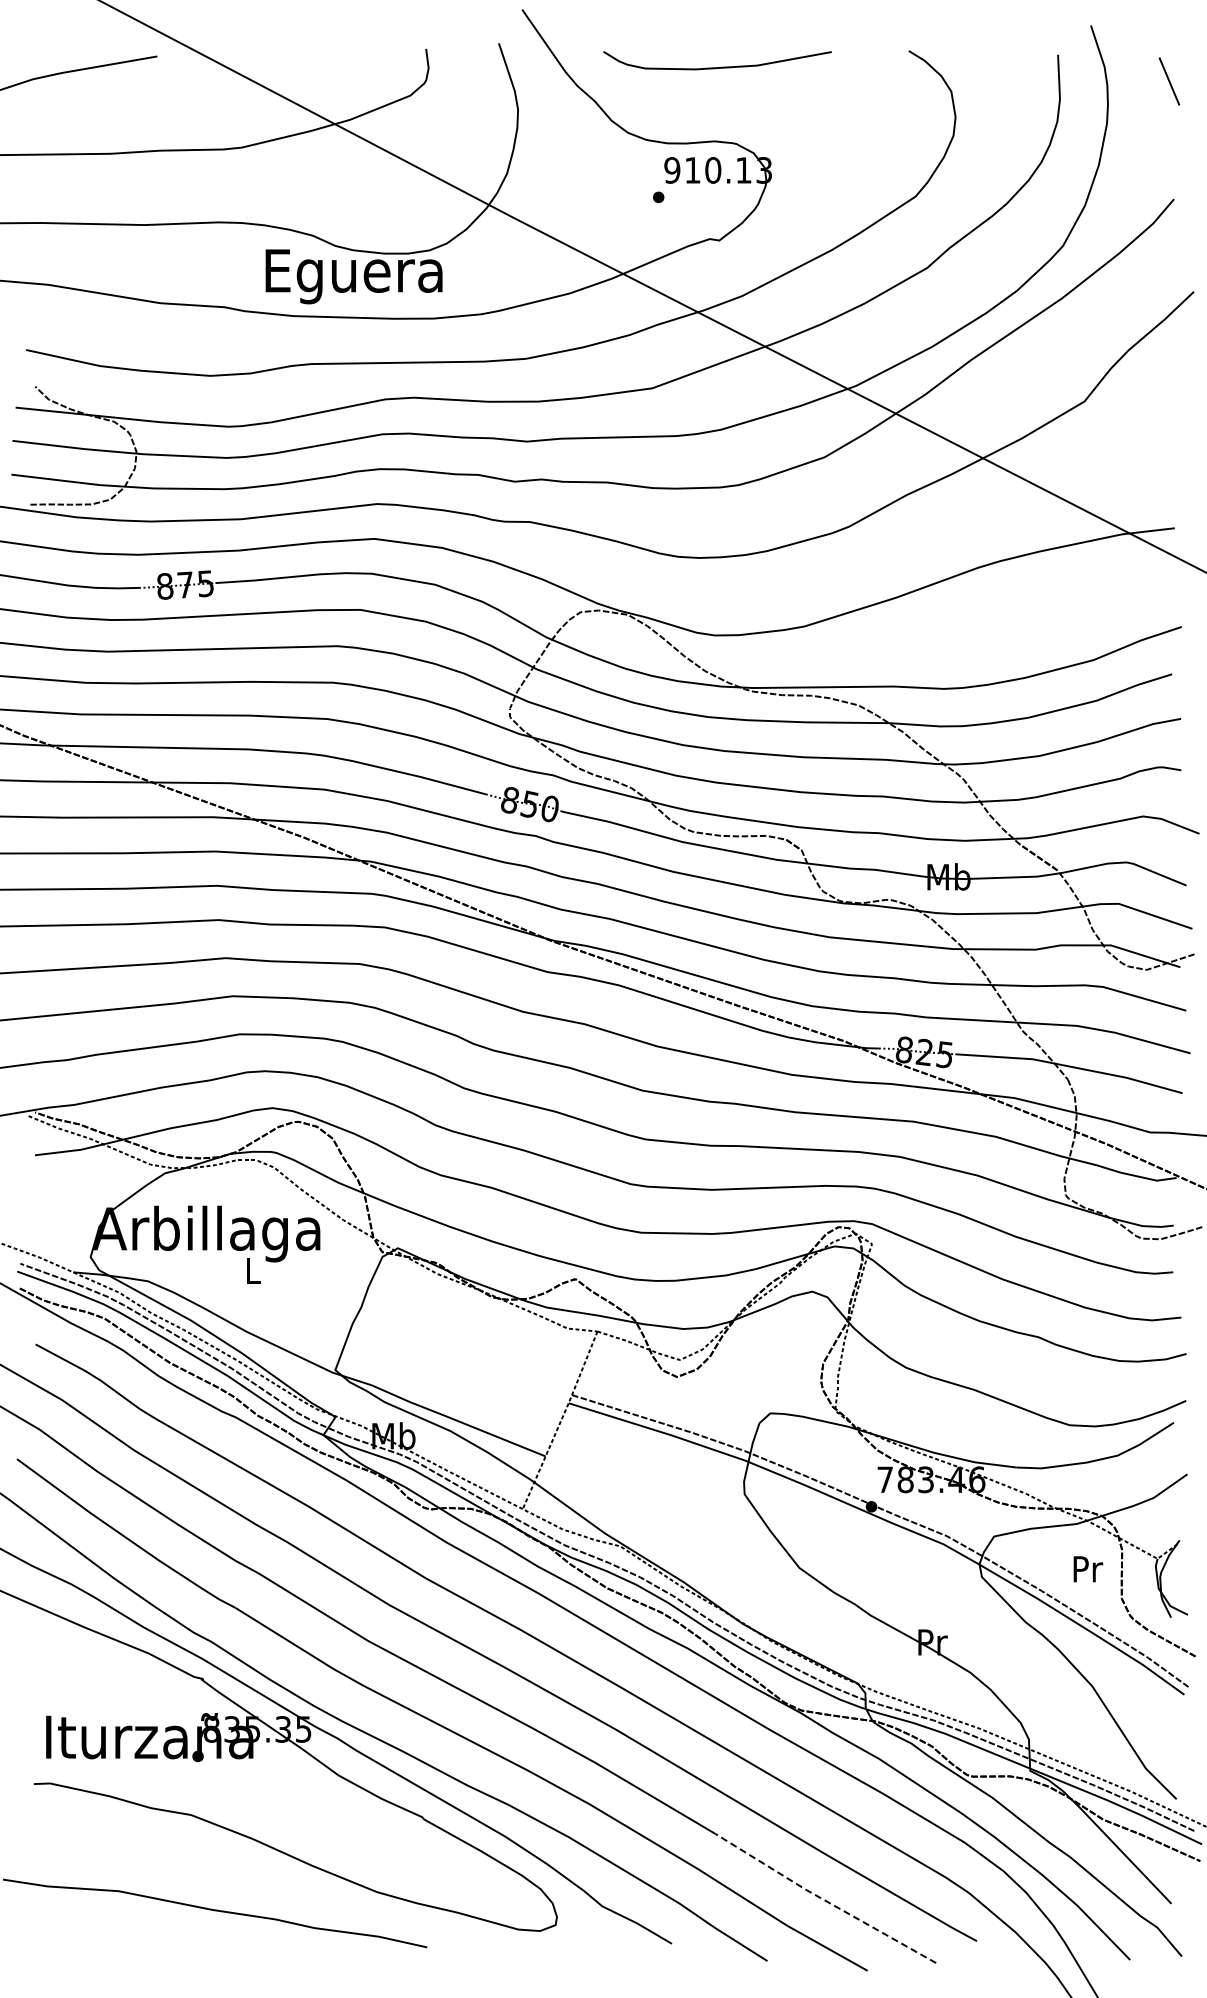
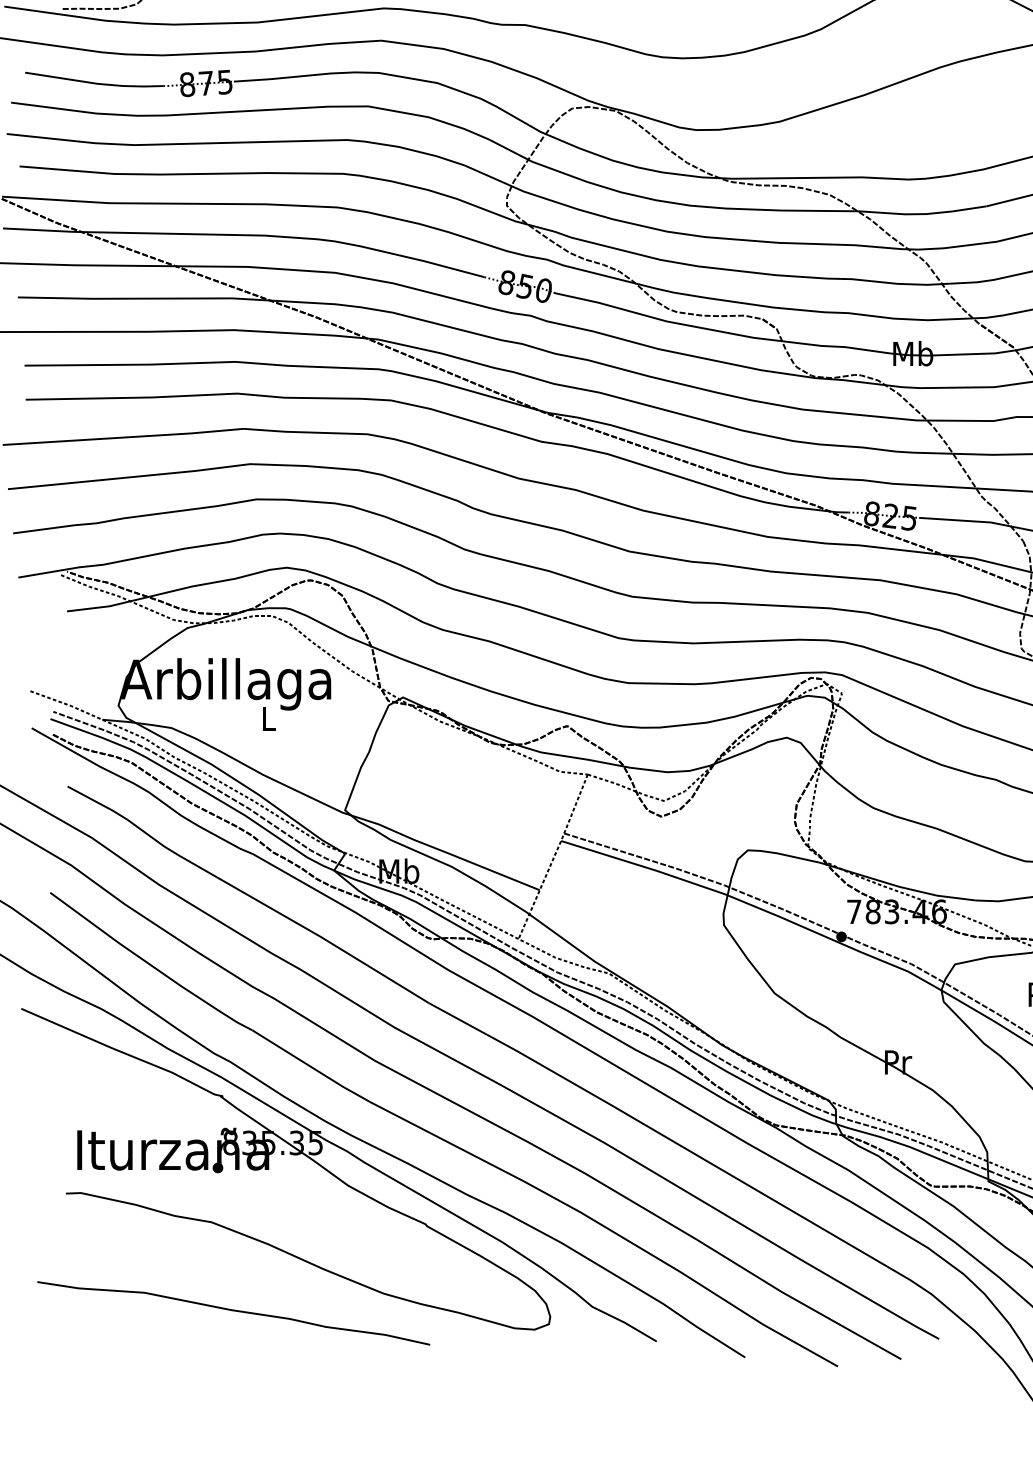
line: (824, 1900) -> (797, 1301), dashed -> solid

